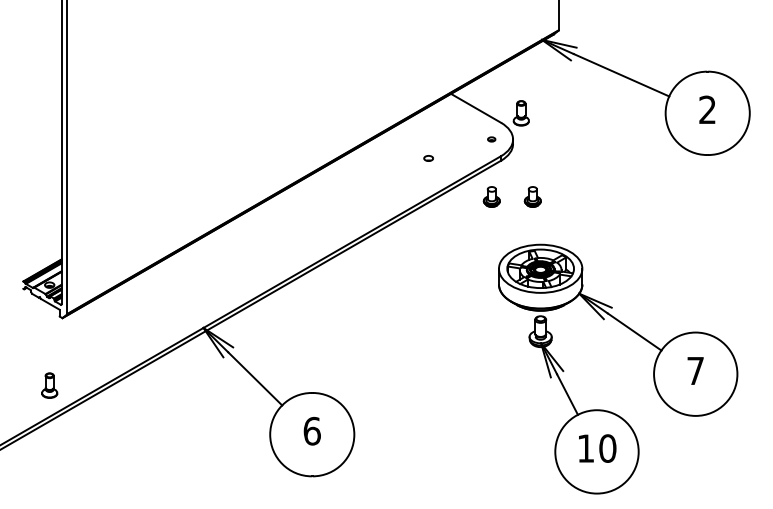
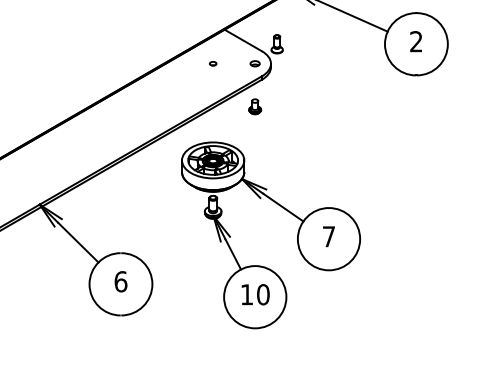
part: (491, 139) -> (254, 63), size x1.67
part: (428, 158) -> (213, 63), moved
part: (532, 196) -> (285, 106), removed
part: (653, 368) -> (297, 234), moved

